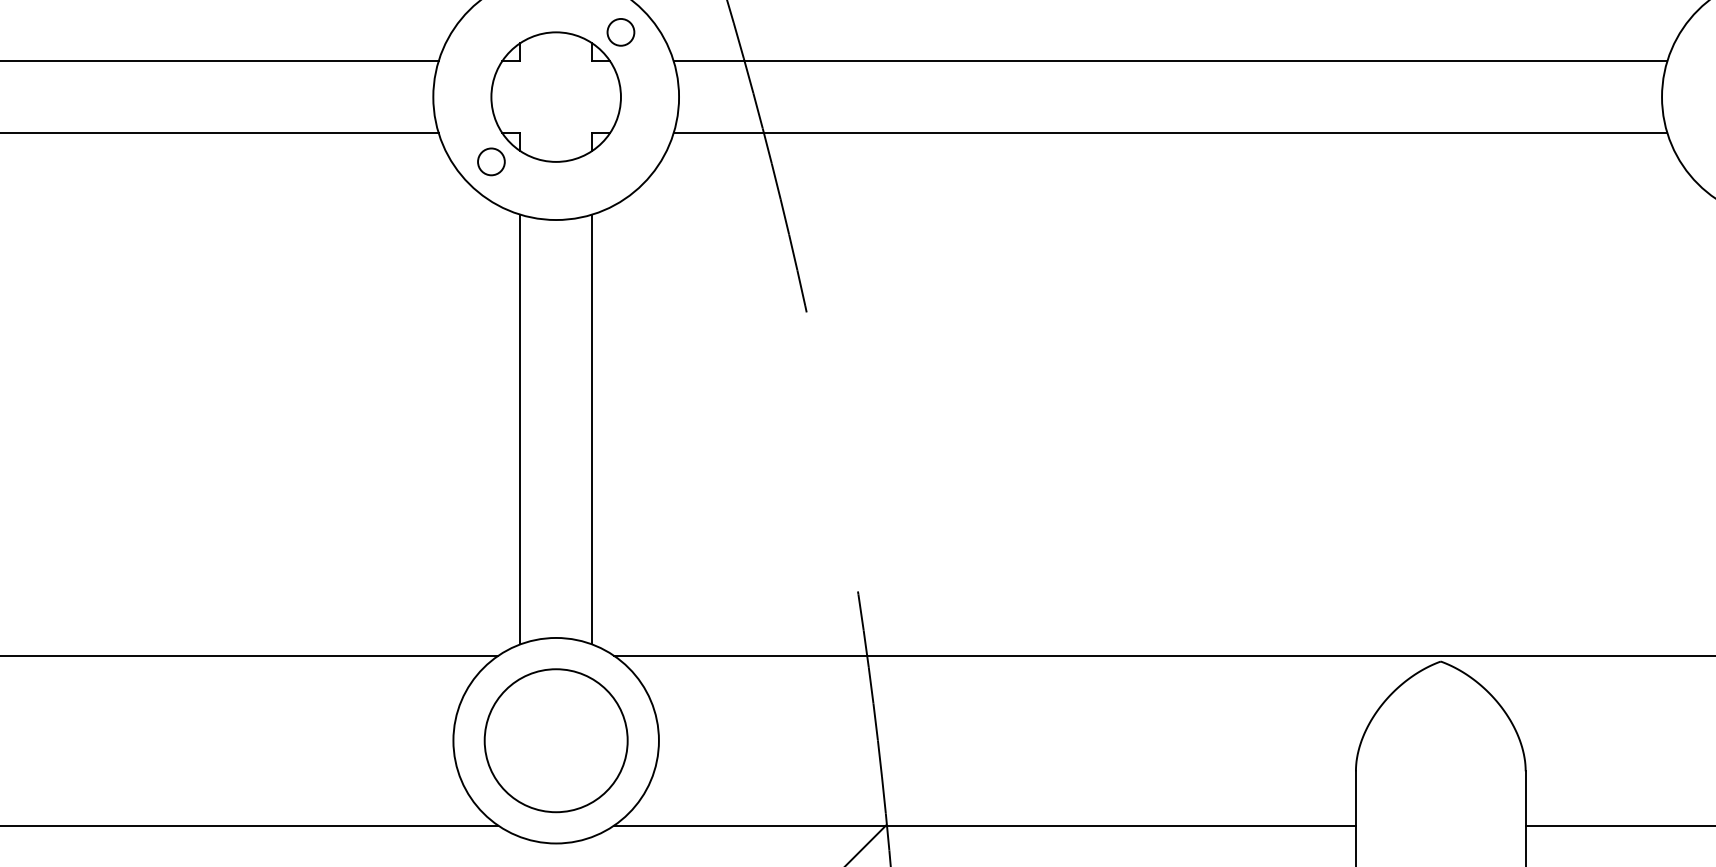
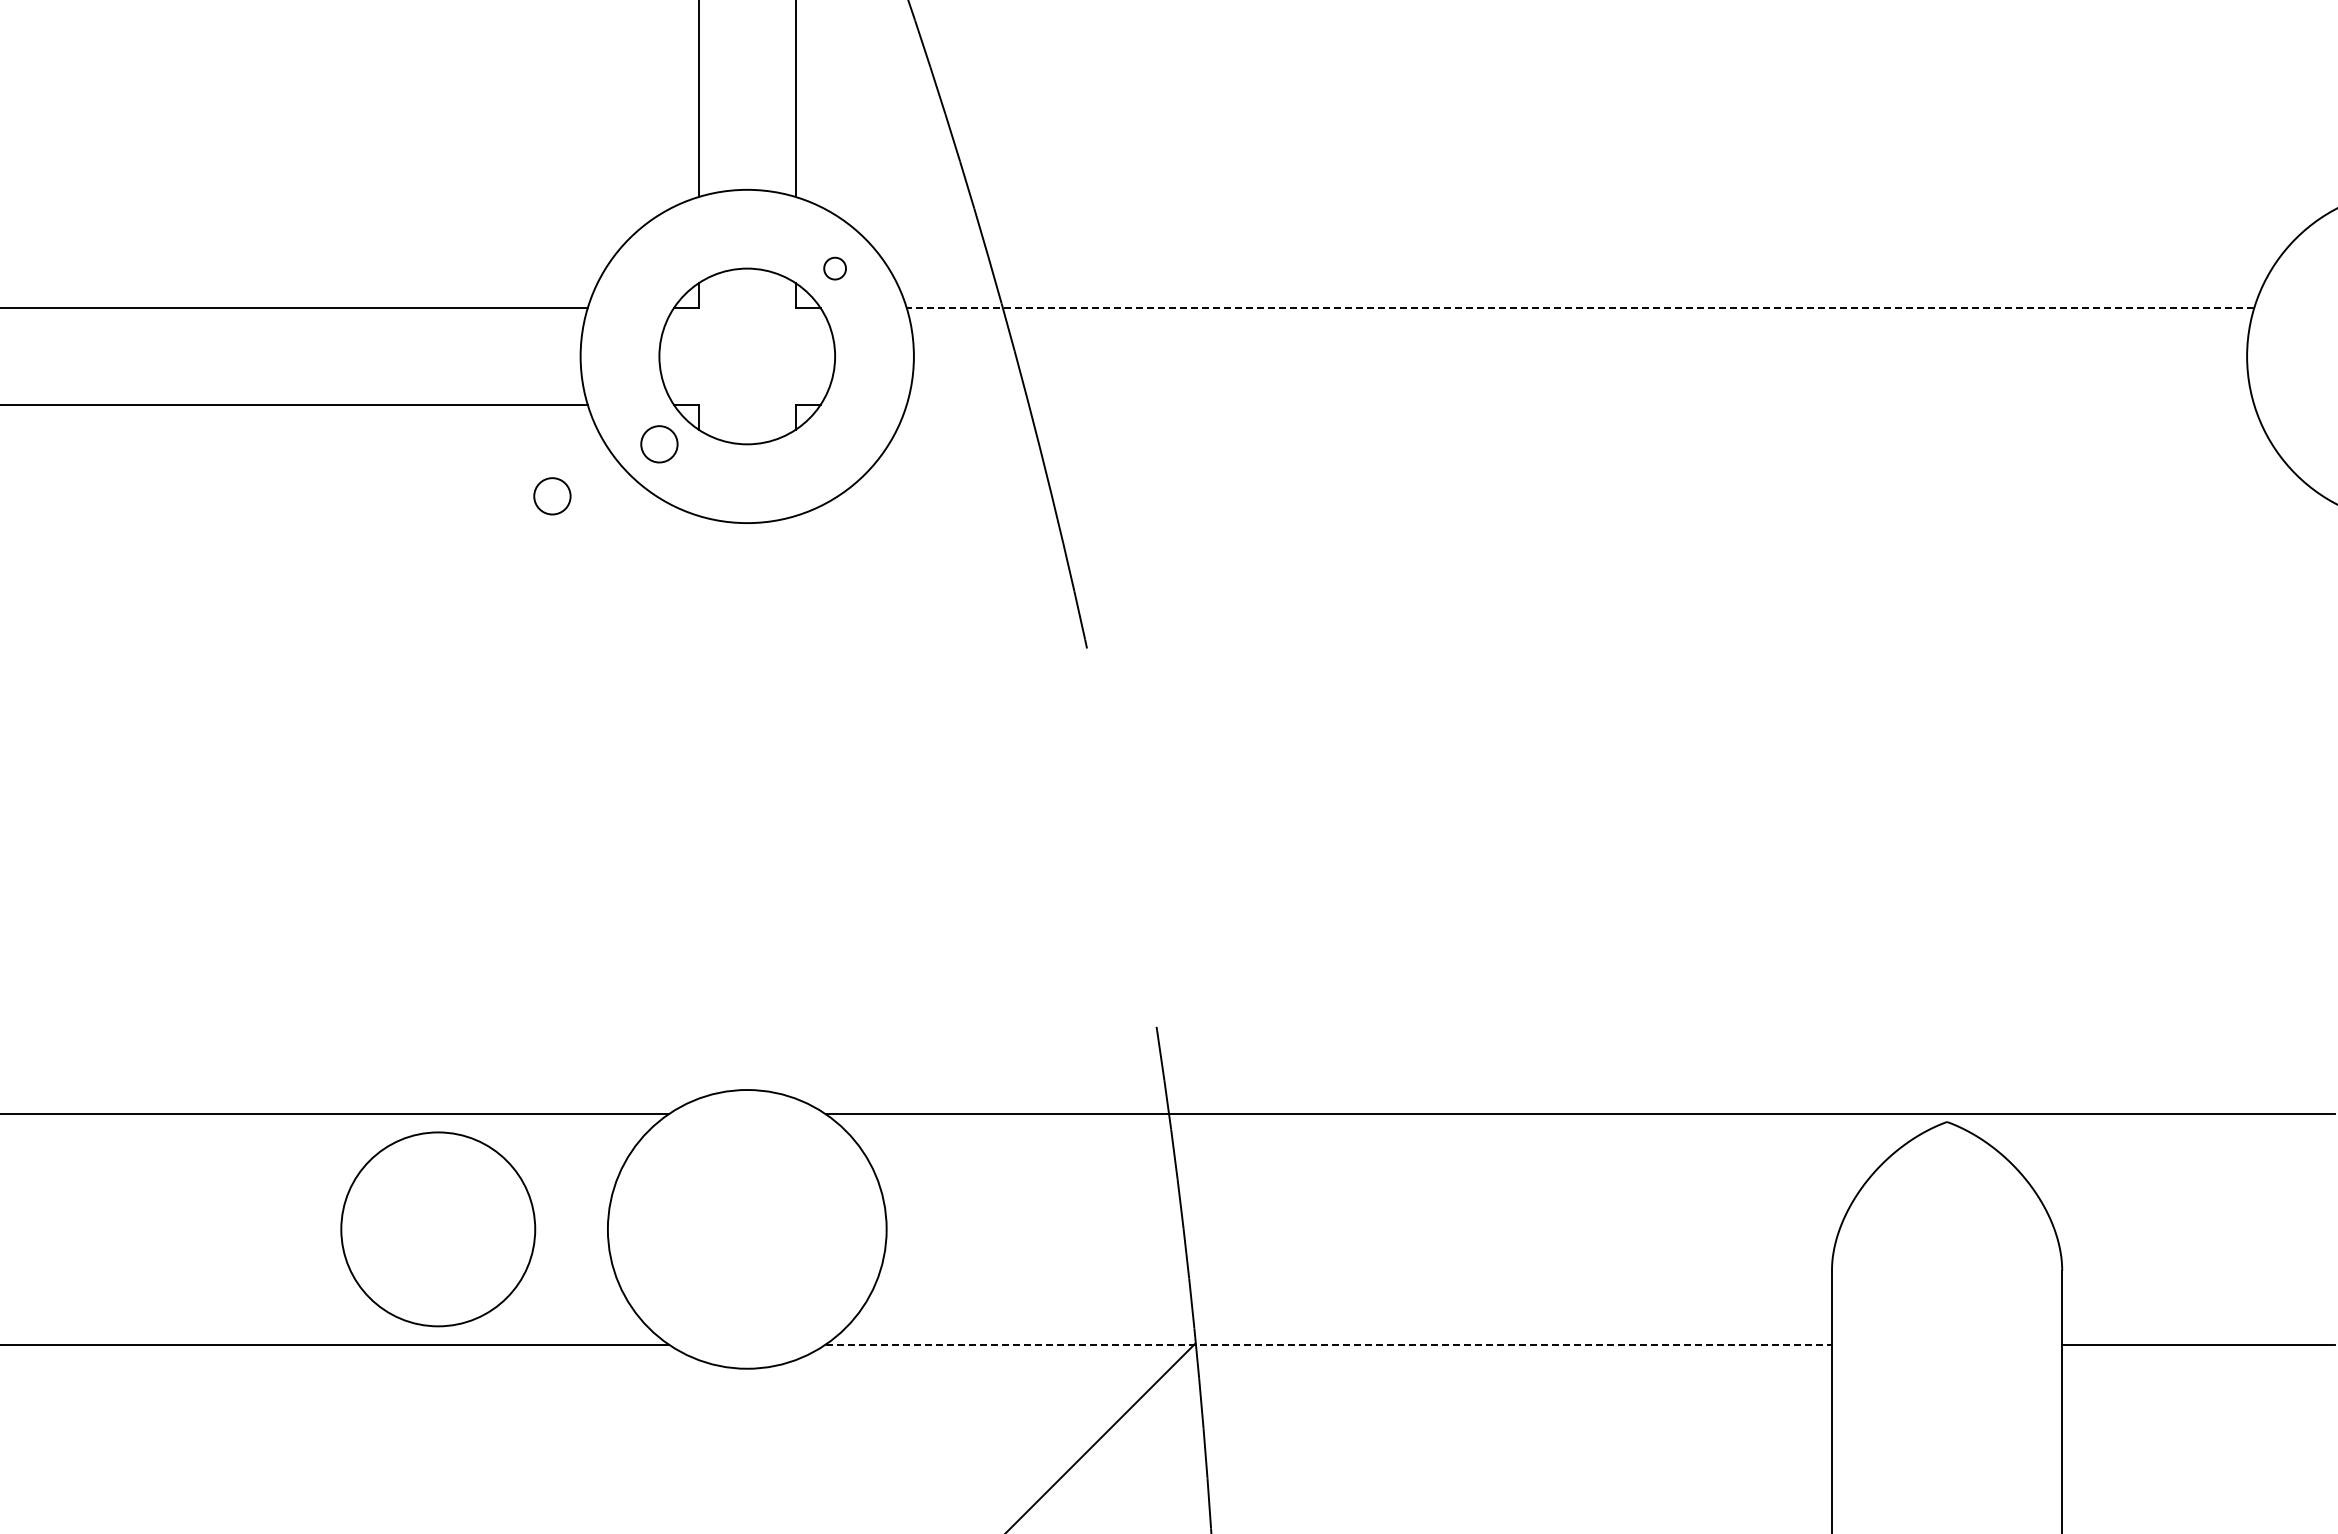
circle: (620, 32) -> (834, 268), size x0.6
line: (1170, 61) -> (1580, 308), solid -> dashed
line: (1170, 132) -> (1580, 404), removed
circle: (412, 200) -> (552, 496), added
line: (520, 428) -> (698, 806), removed
line: (591, 428) -> (795, 806), removed
circle: (556, 740) -> (438, 1229), moved
line: (985, 825) -> (1329, 1344), solid -> dashed

